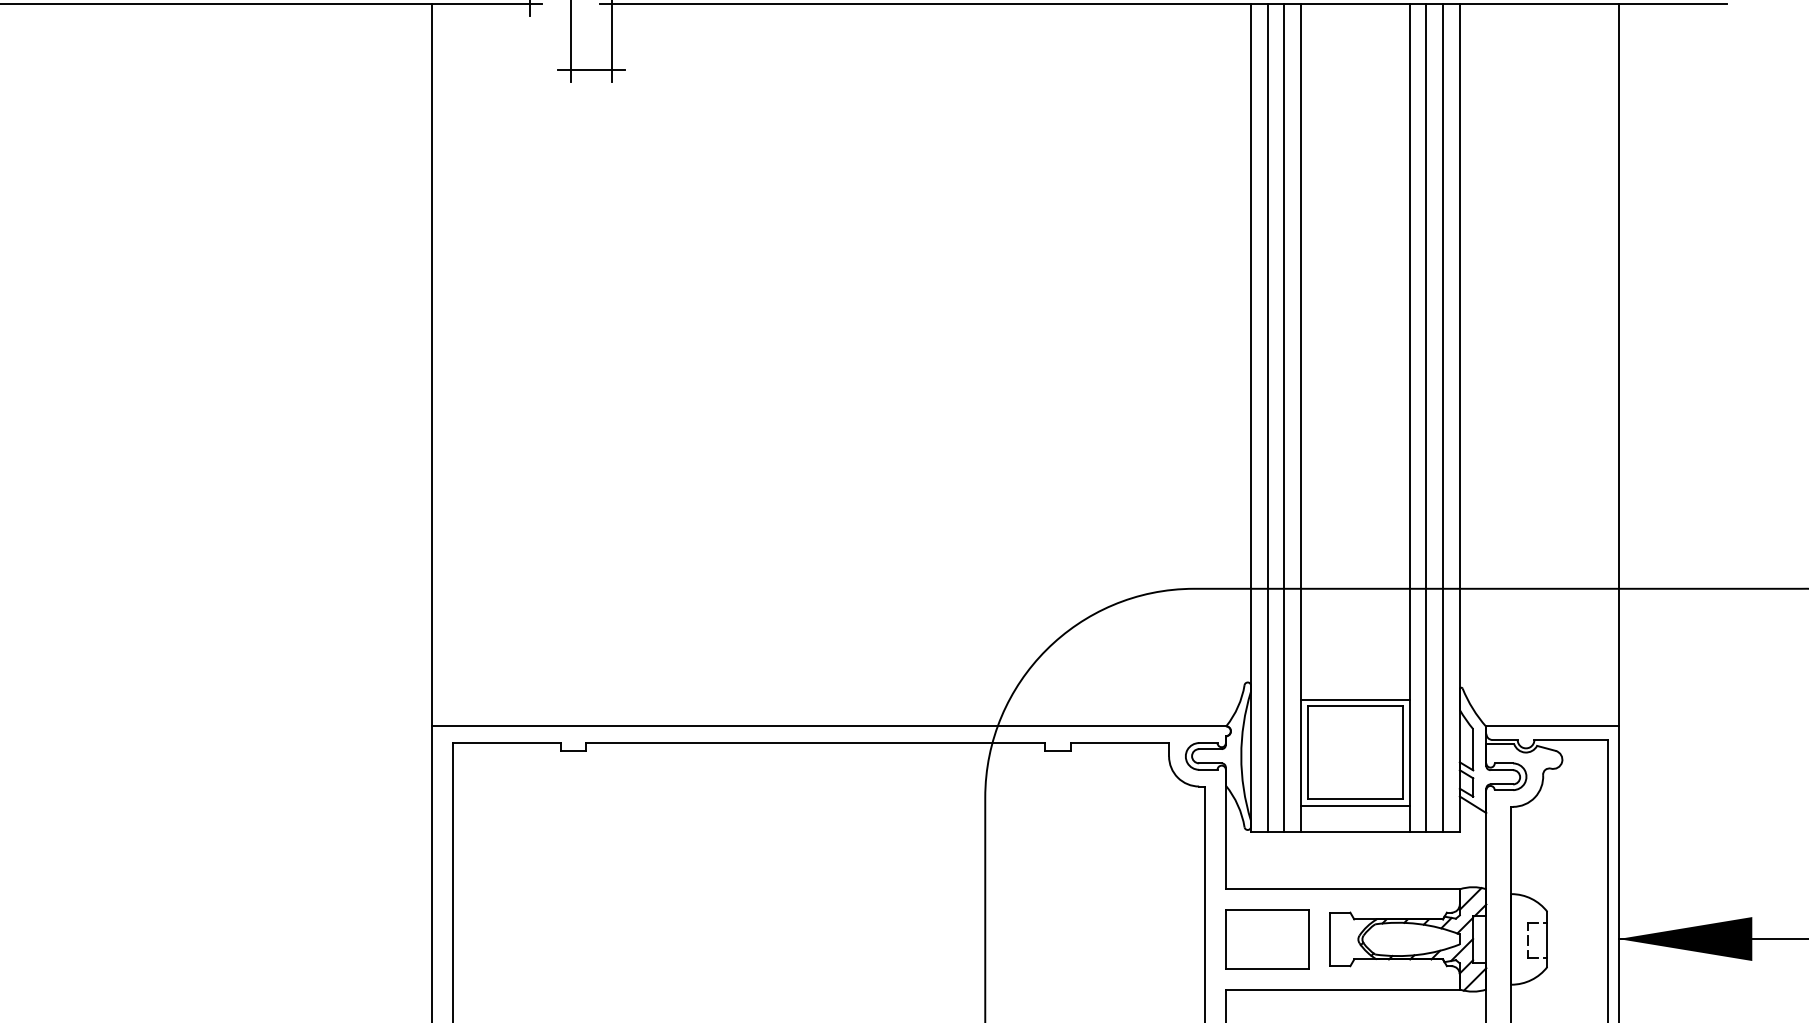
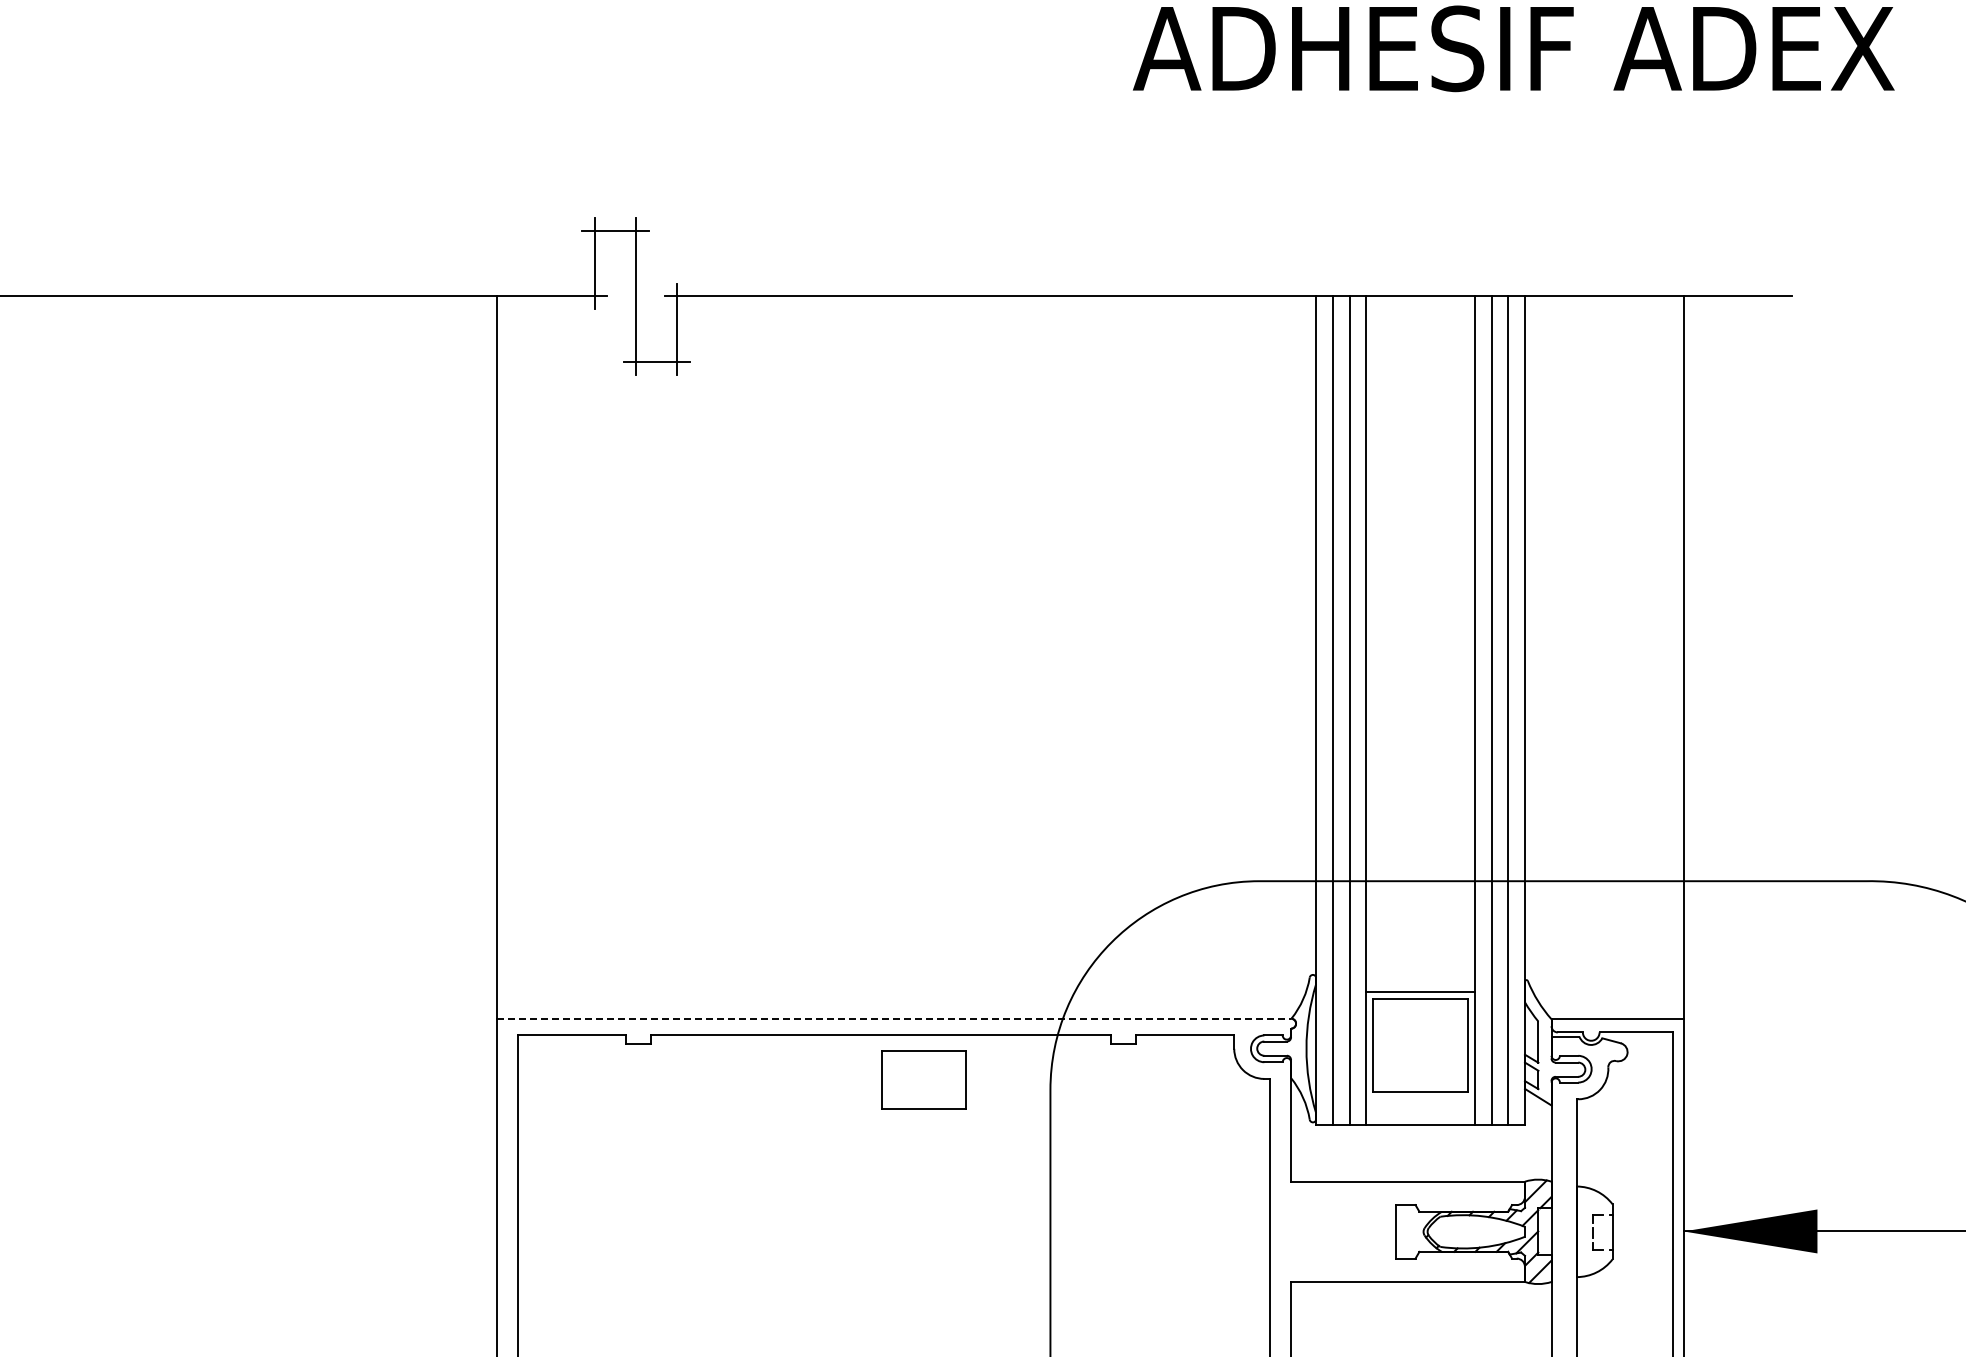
line: (829, 726) -> (894, 1018), solid -> dashed
line: (1355, 806) -> (1420, 1098), removed
part: (1267, 939) -> (923, 1079), moved

